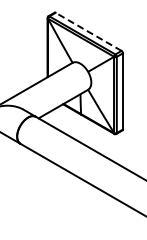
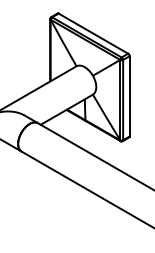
line: (88, 31) -> (93, 33), dashed -> solid

